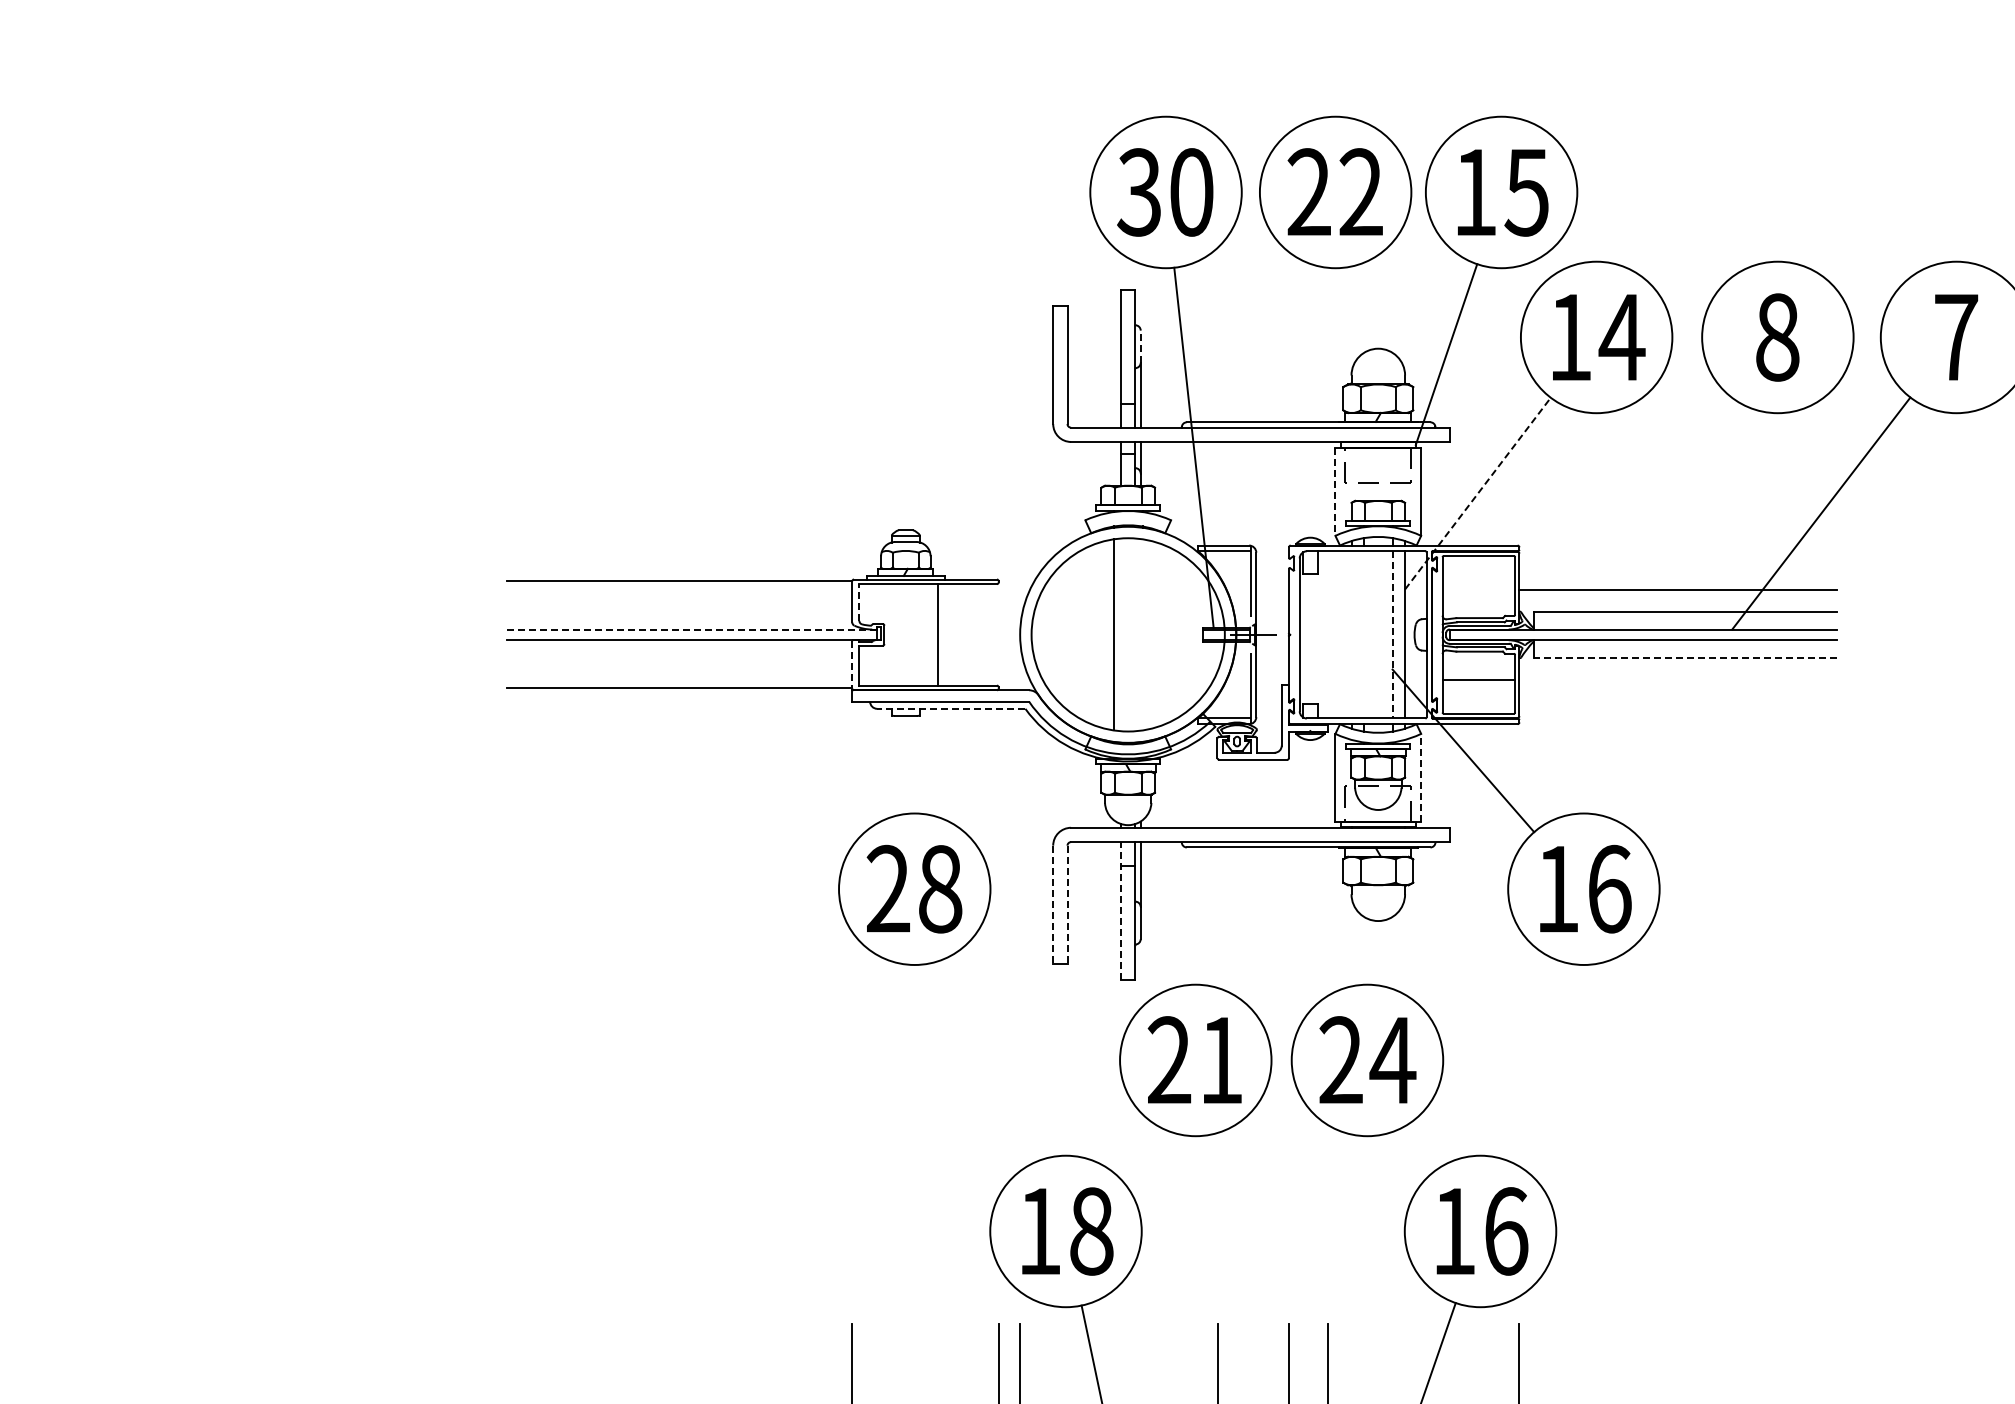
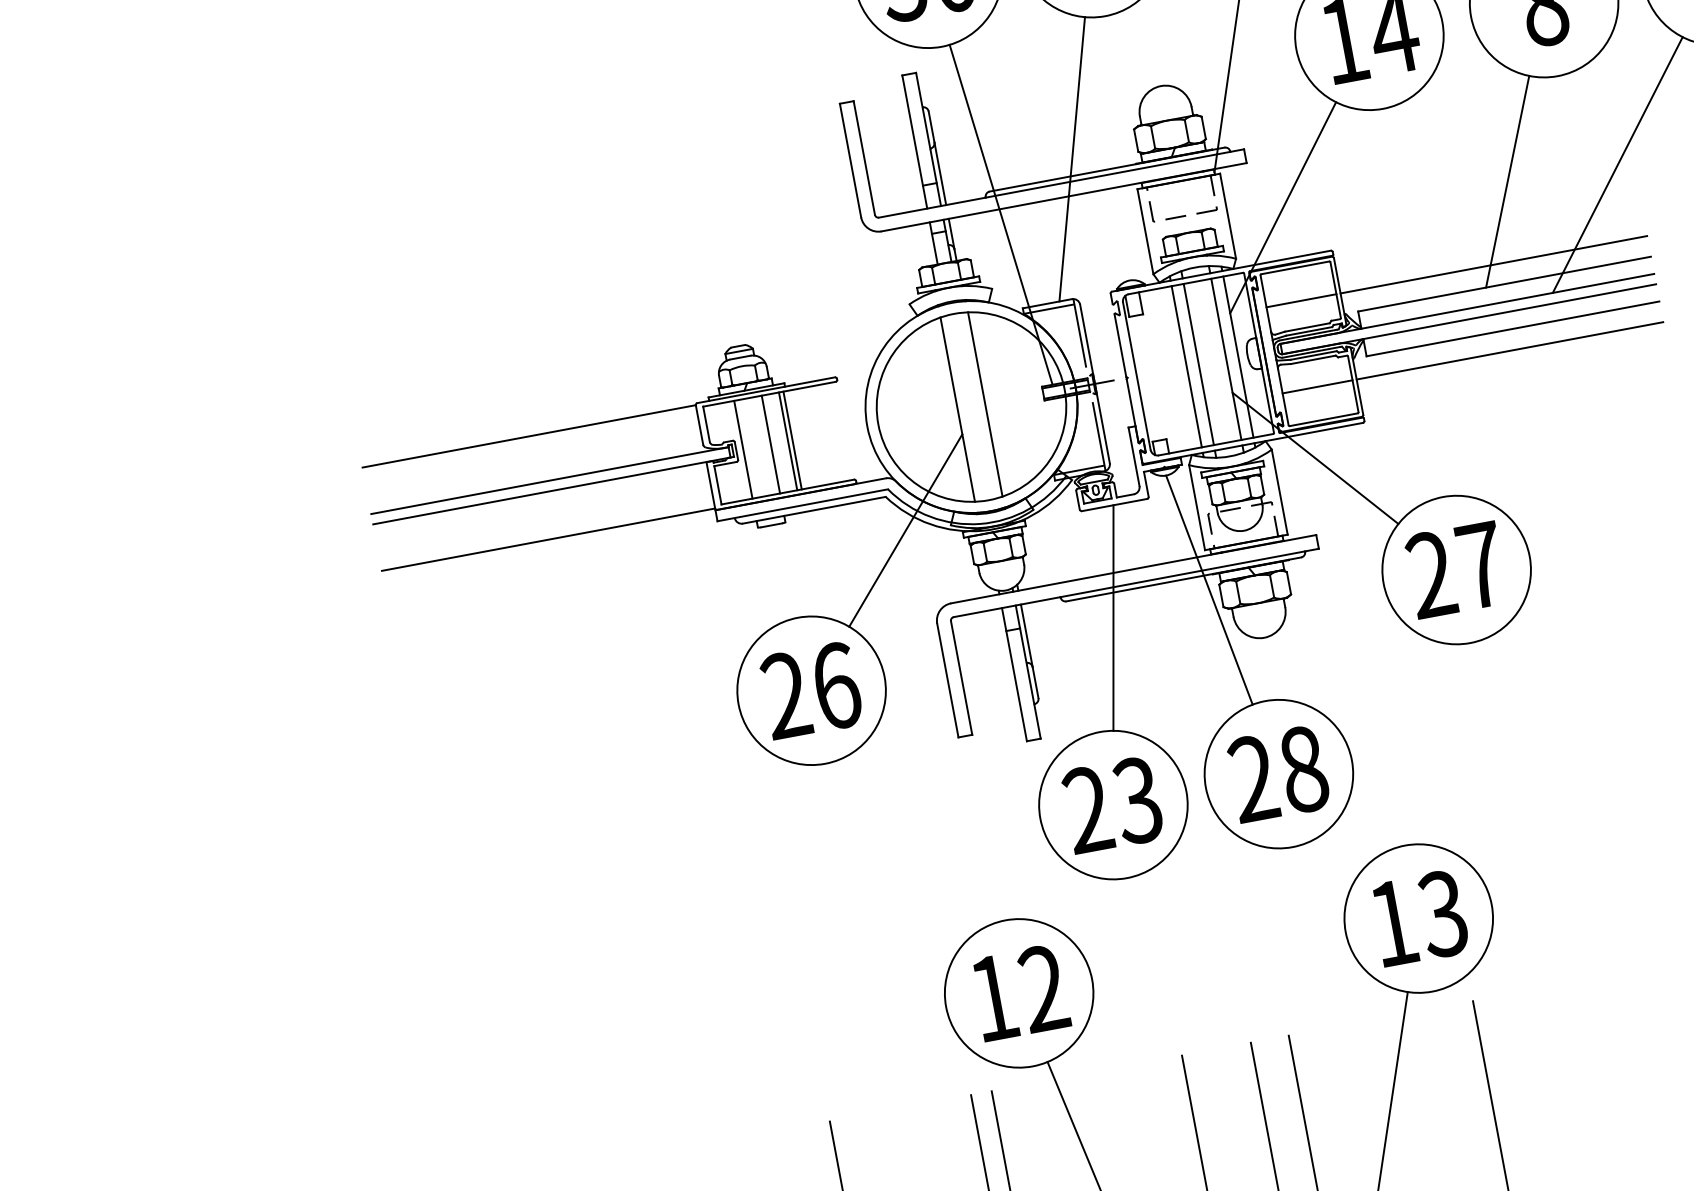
line: (1140, 346) -> (931, 126), dashed -> solid
line: (1275, 405) -> (1072, 159), added
line: (1335, 492) -> (1145, 232), dashed -> solid
line: (1478, 493) -> (1283, 207), dashed -> solid
line: (1707, 509) -> (1507, 181), added
line: (1478, 590) -> (1301, 301), added
line: (859, 602) -> (706, 424), dashed -> solid
line: (691, 629) -> (549, 480), dashed -> solid
line: (891, 634) -> (743, 449), added
line: (920, 634) -> (771, 444), added
line: (942, 634) -> (792, 440), added
line: (1142, 634) -> (985, 404), added
line: (1351, 634) -> (1186, 366), added
line: (1364, 634) -> (1199, 364), added
line: (1392, 634) -> (1226, 359), dashed -> solid
line: (1685, 658) -> (1512, 329), dashed -> solid
line: (852, 664) -> (711, 485), dashed -> solid
line: (1678, 679) -> (1510, 350), added
line: (950, 708) -> (813, 510), dashed -> solid
line: (1038, 746) -> (905, 530), added
line: (1421, 777) -> (1279, 491), dashed -> solid
line: (1332, 862) -> (1209, 589), added
line: (1230, 872) -> (1112, 617), added
text: (940, 888) -> (836, 685), 28 -> 26
text: (1583, 888) -> (1456, 569), 16 -> 27
line: (1053, 904) -> (948, 680), dashed -> solid
line: (1067, 904) -> (961, 677), dashed -> solid
line: (1121, 910) -> (1014, 673), dashed -> solid
text: (1220, 1060) -> (1137, 800), 21 -> 23
text: (1392, 1060) -> (1303, 769), 24 -> 28
text: (1091, 1231) -> (1043, 988), 18 -> 12
text: (1505, 1231) -> (1442, 914), 16 -> 13

